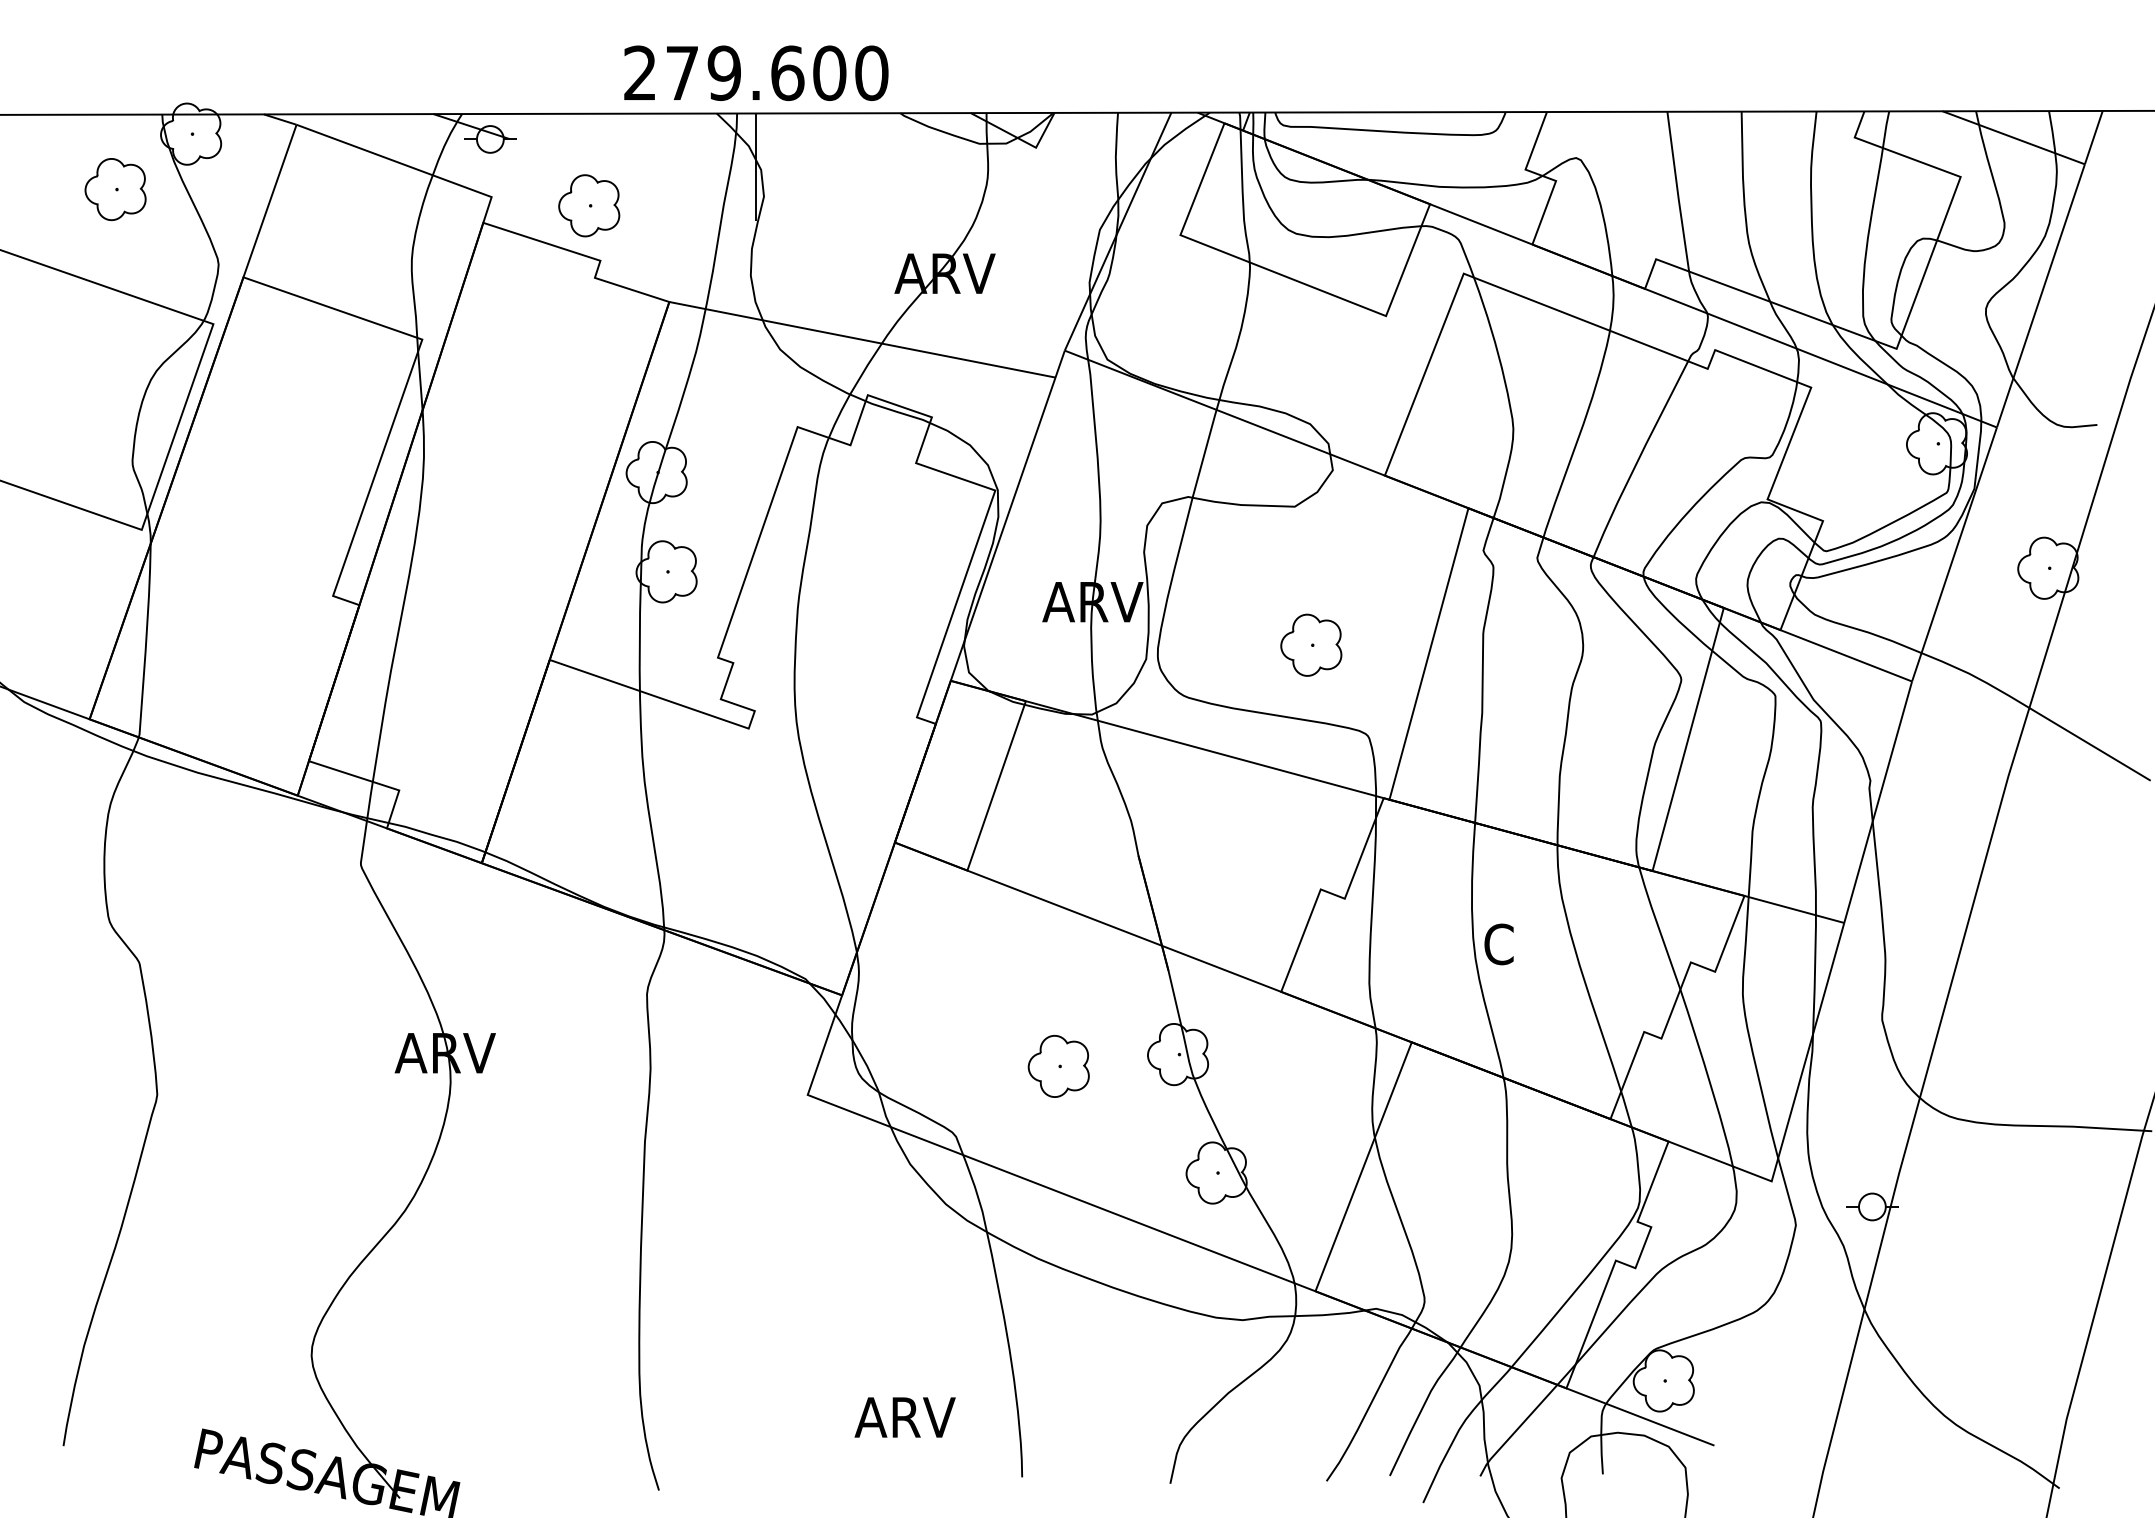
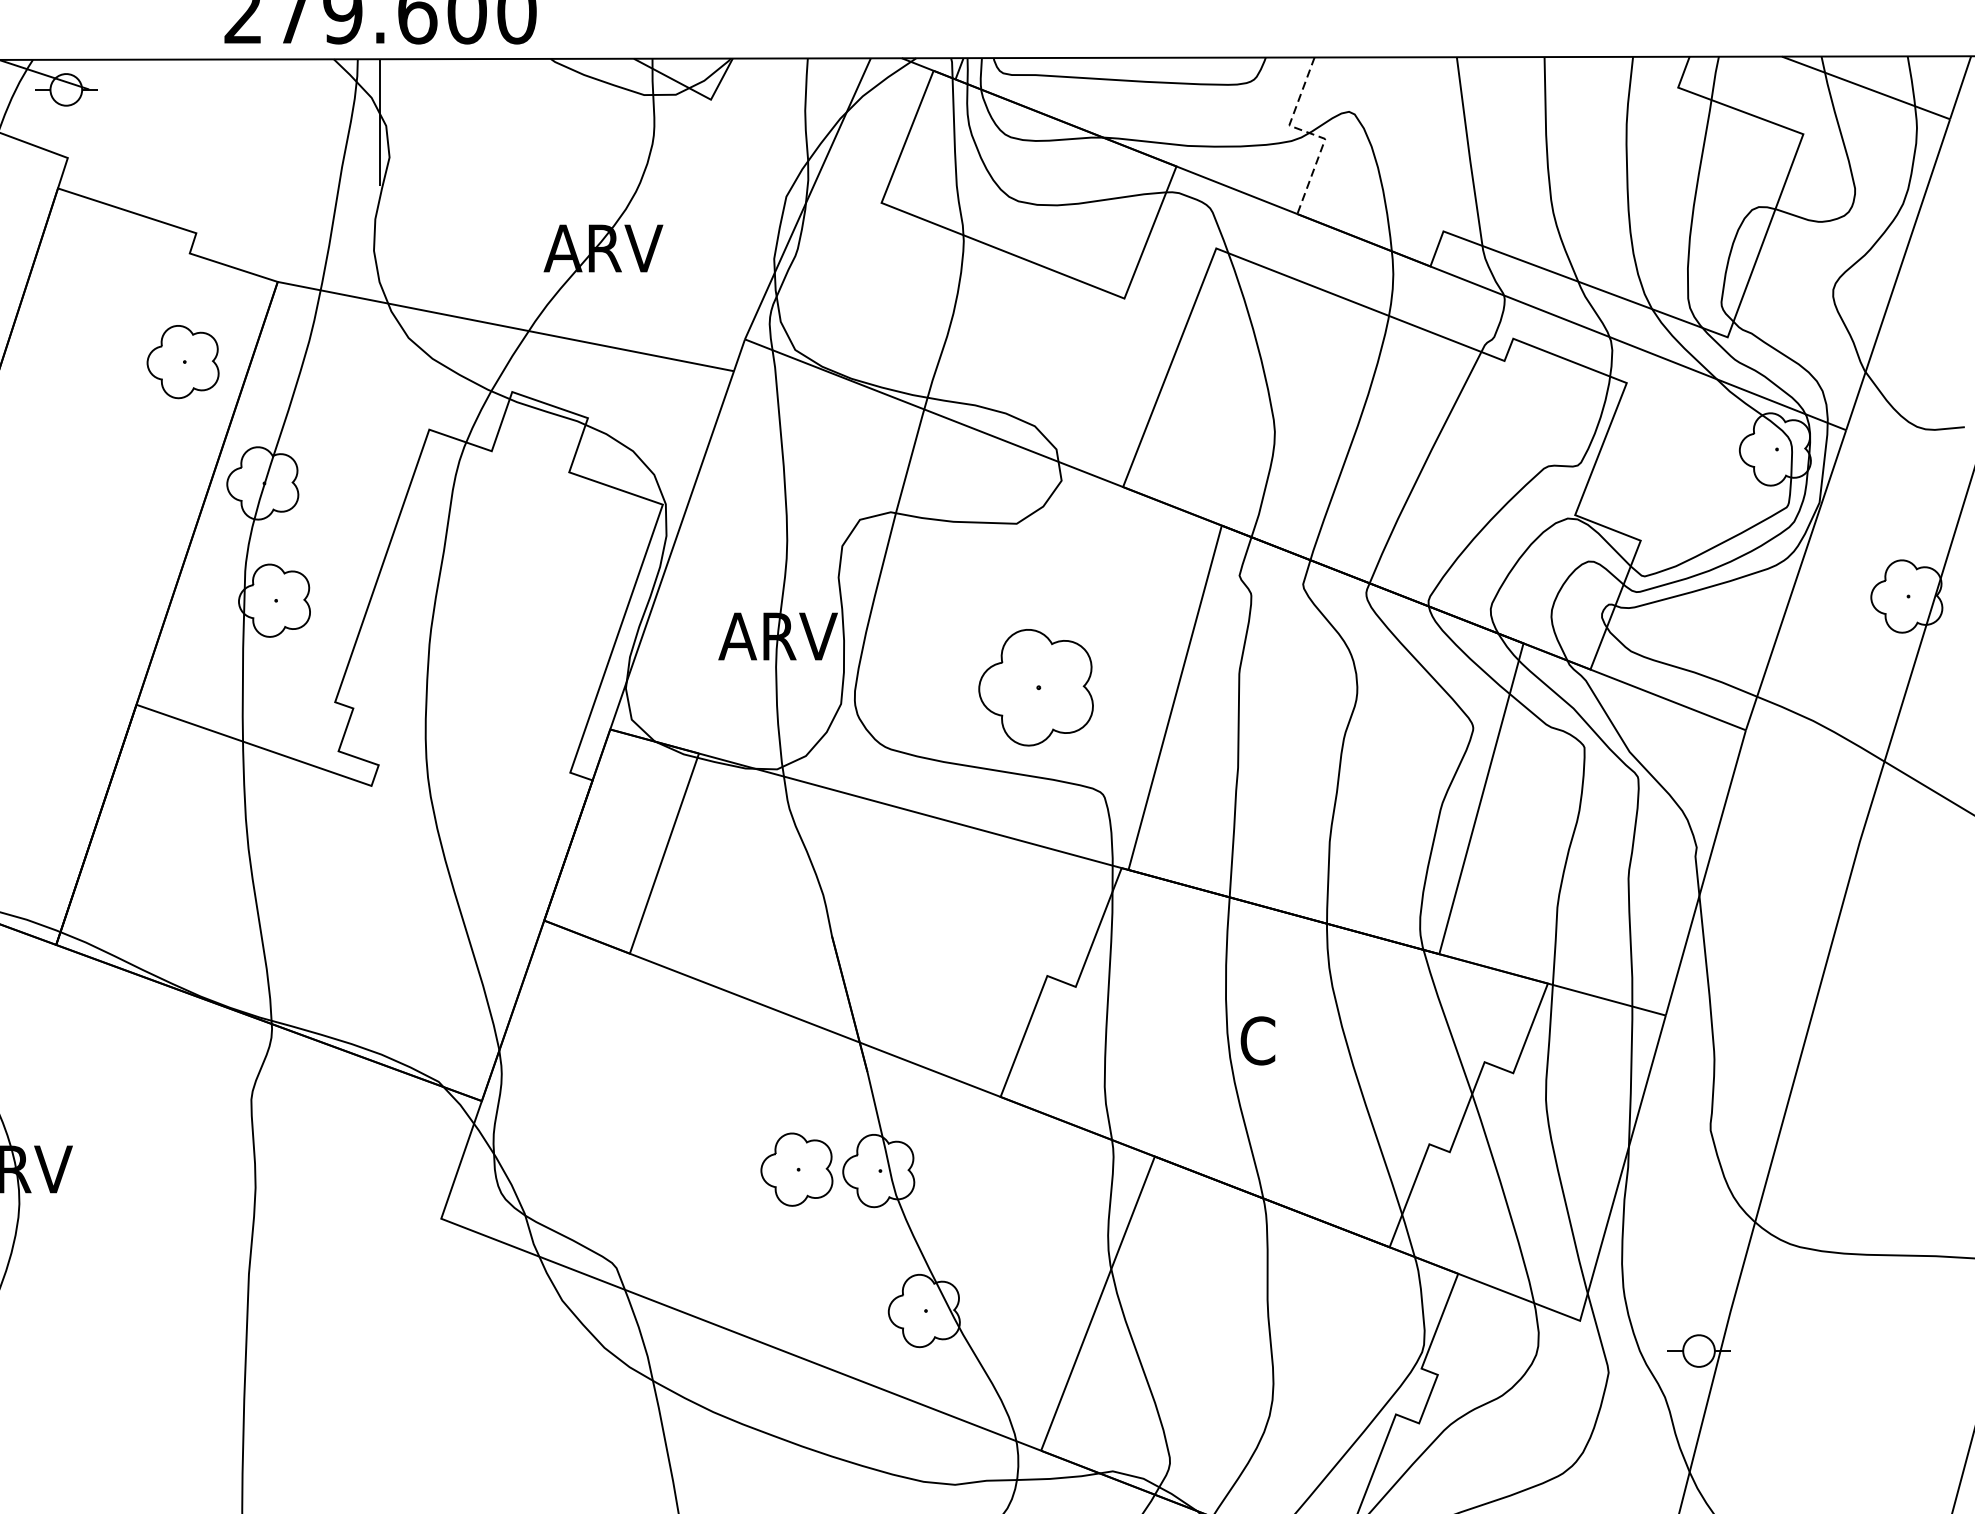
line: (1544, 176) -> (1311, 133), solid -> dashed
part: (589, 205) -> (183, 361), moved
part: (1311, 644) -> (1036, 686), size x1.6
part: (1058, 1066) -> (796, 1169), moved

